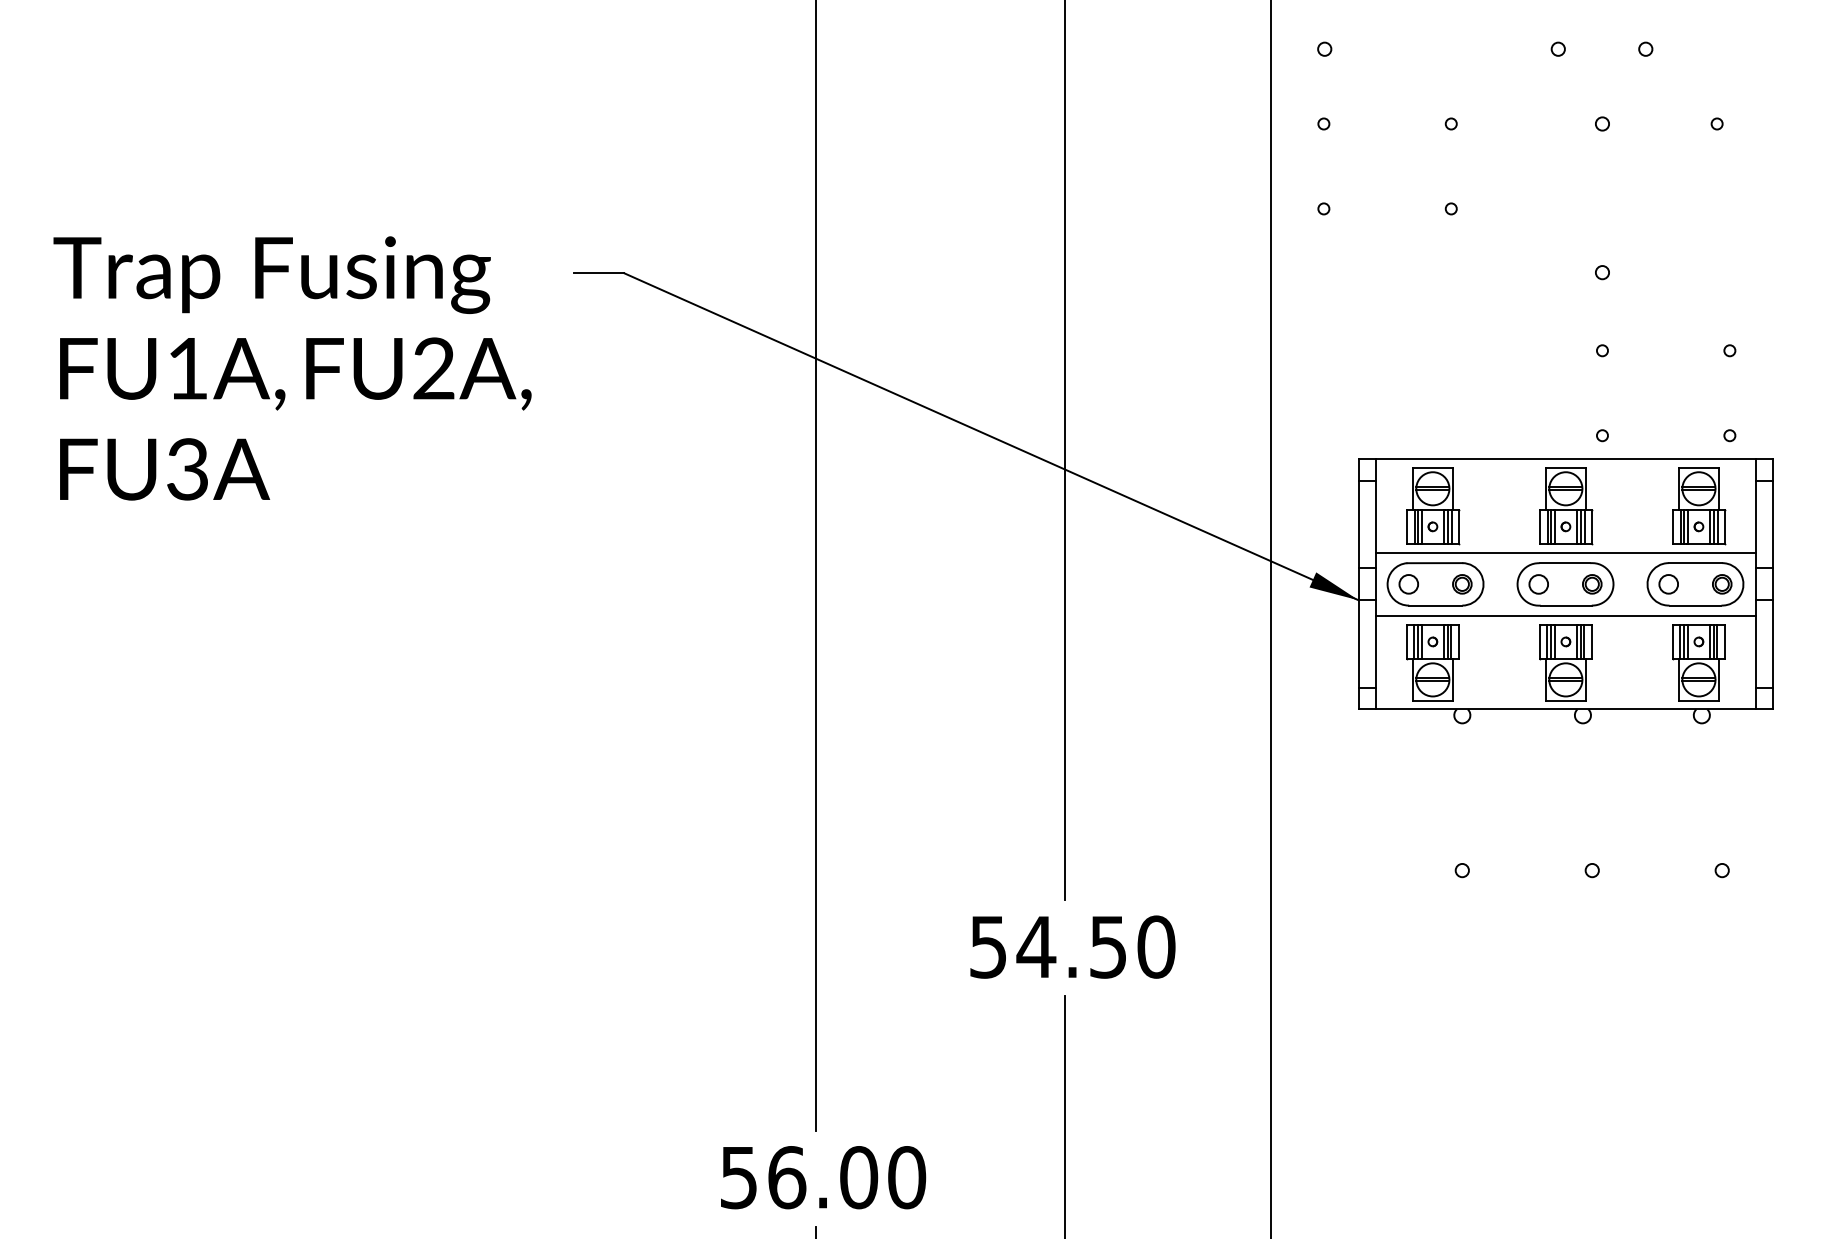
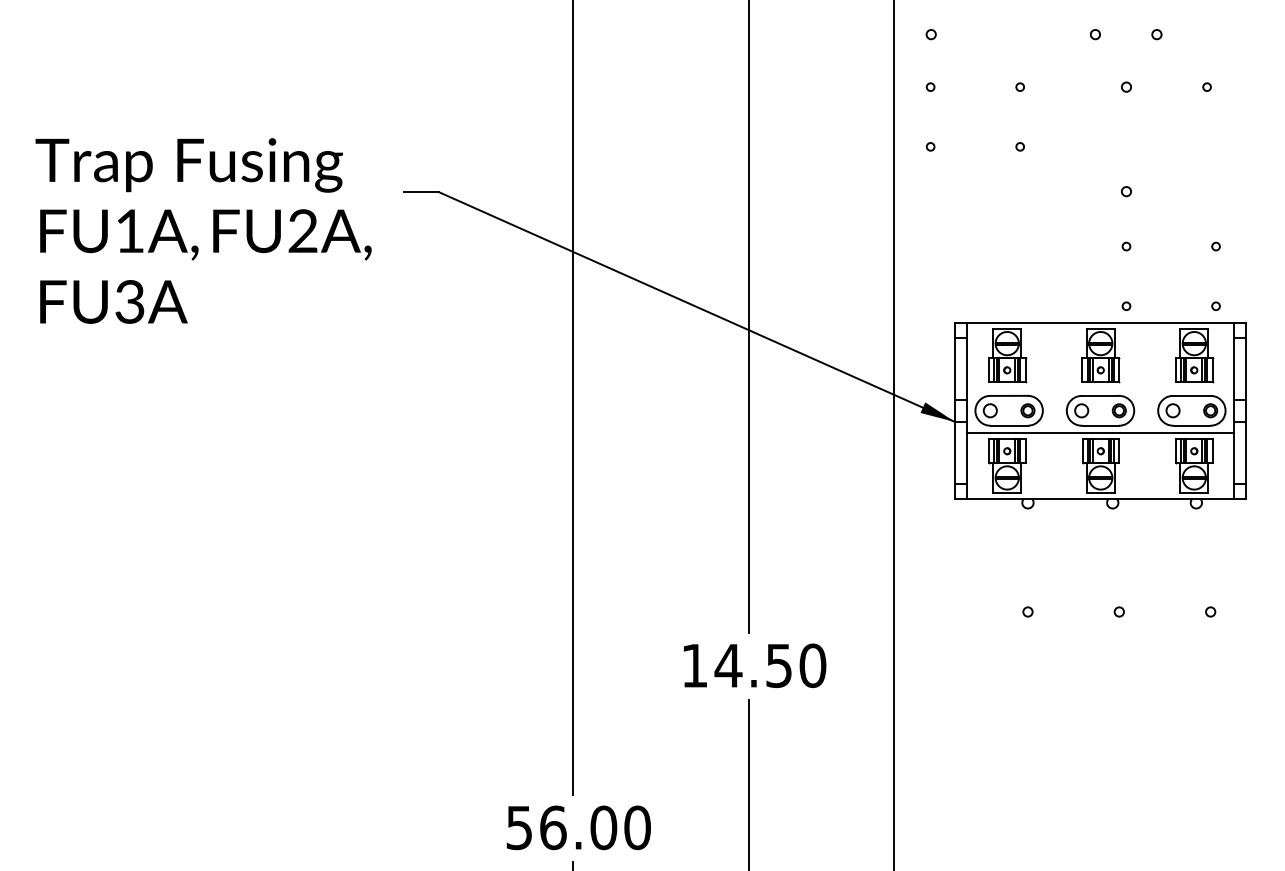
text: (292, 367) -> (203, 230), moved
line: (1565, 552) -> (1100, 388), removed
text: (987, 948) -> (694, 666), 54.50 -> 14.50

